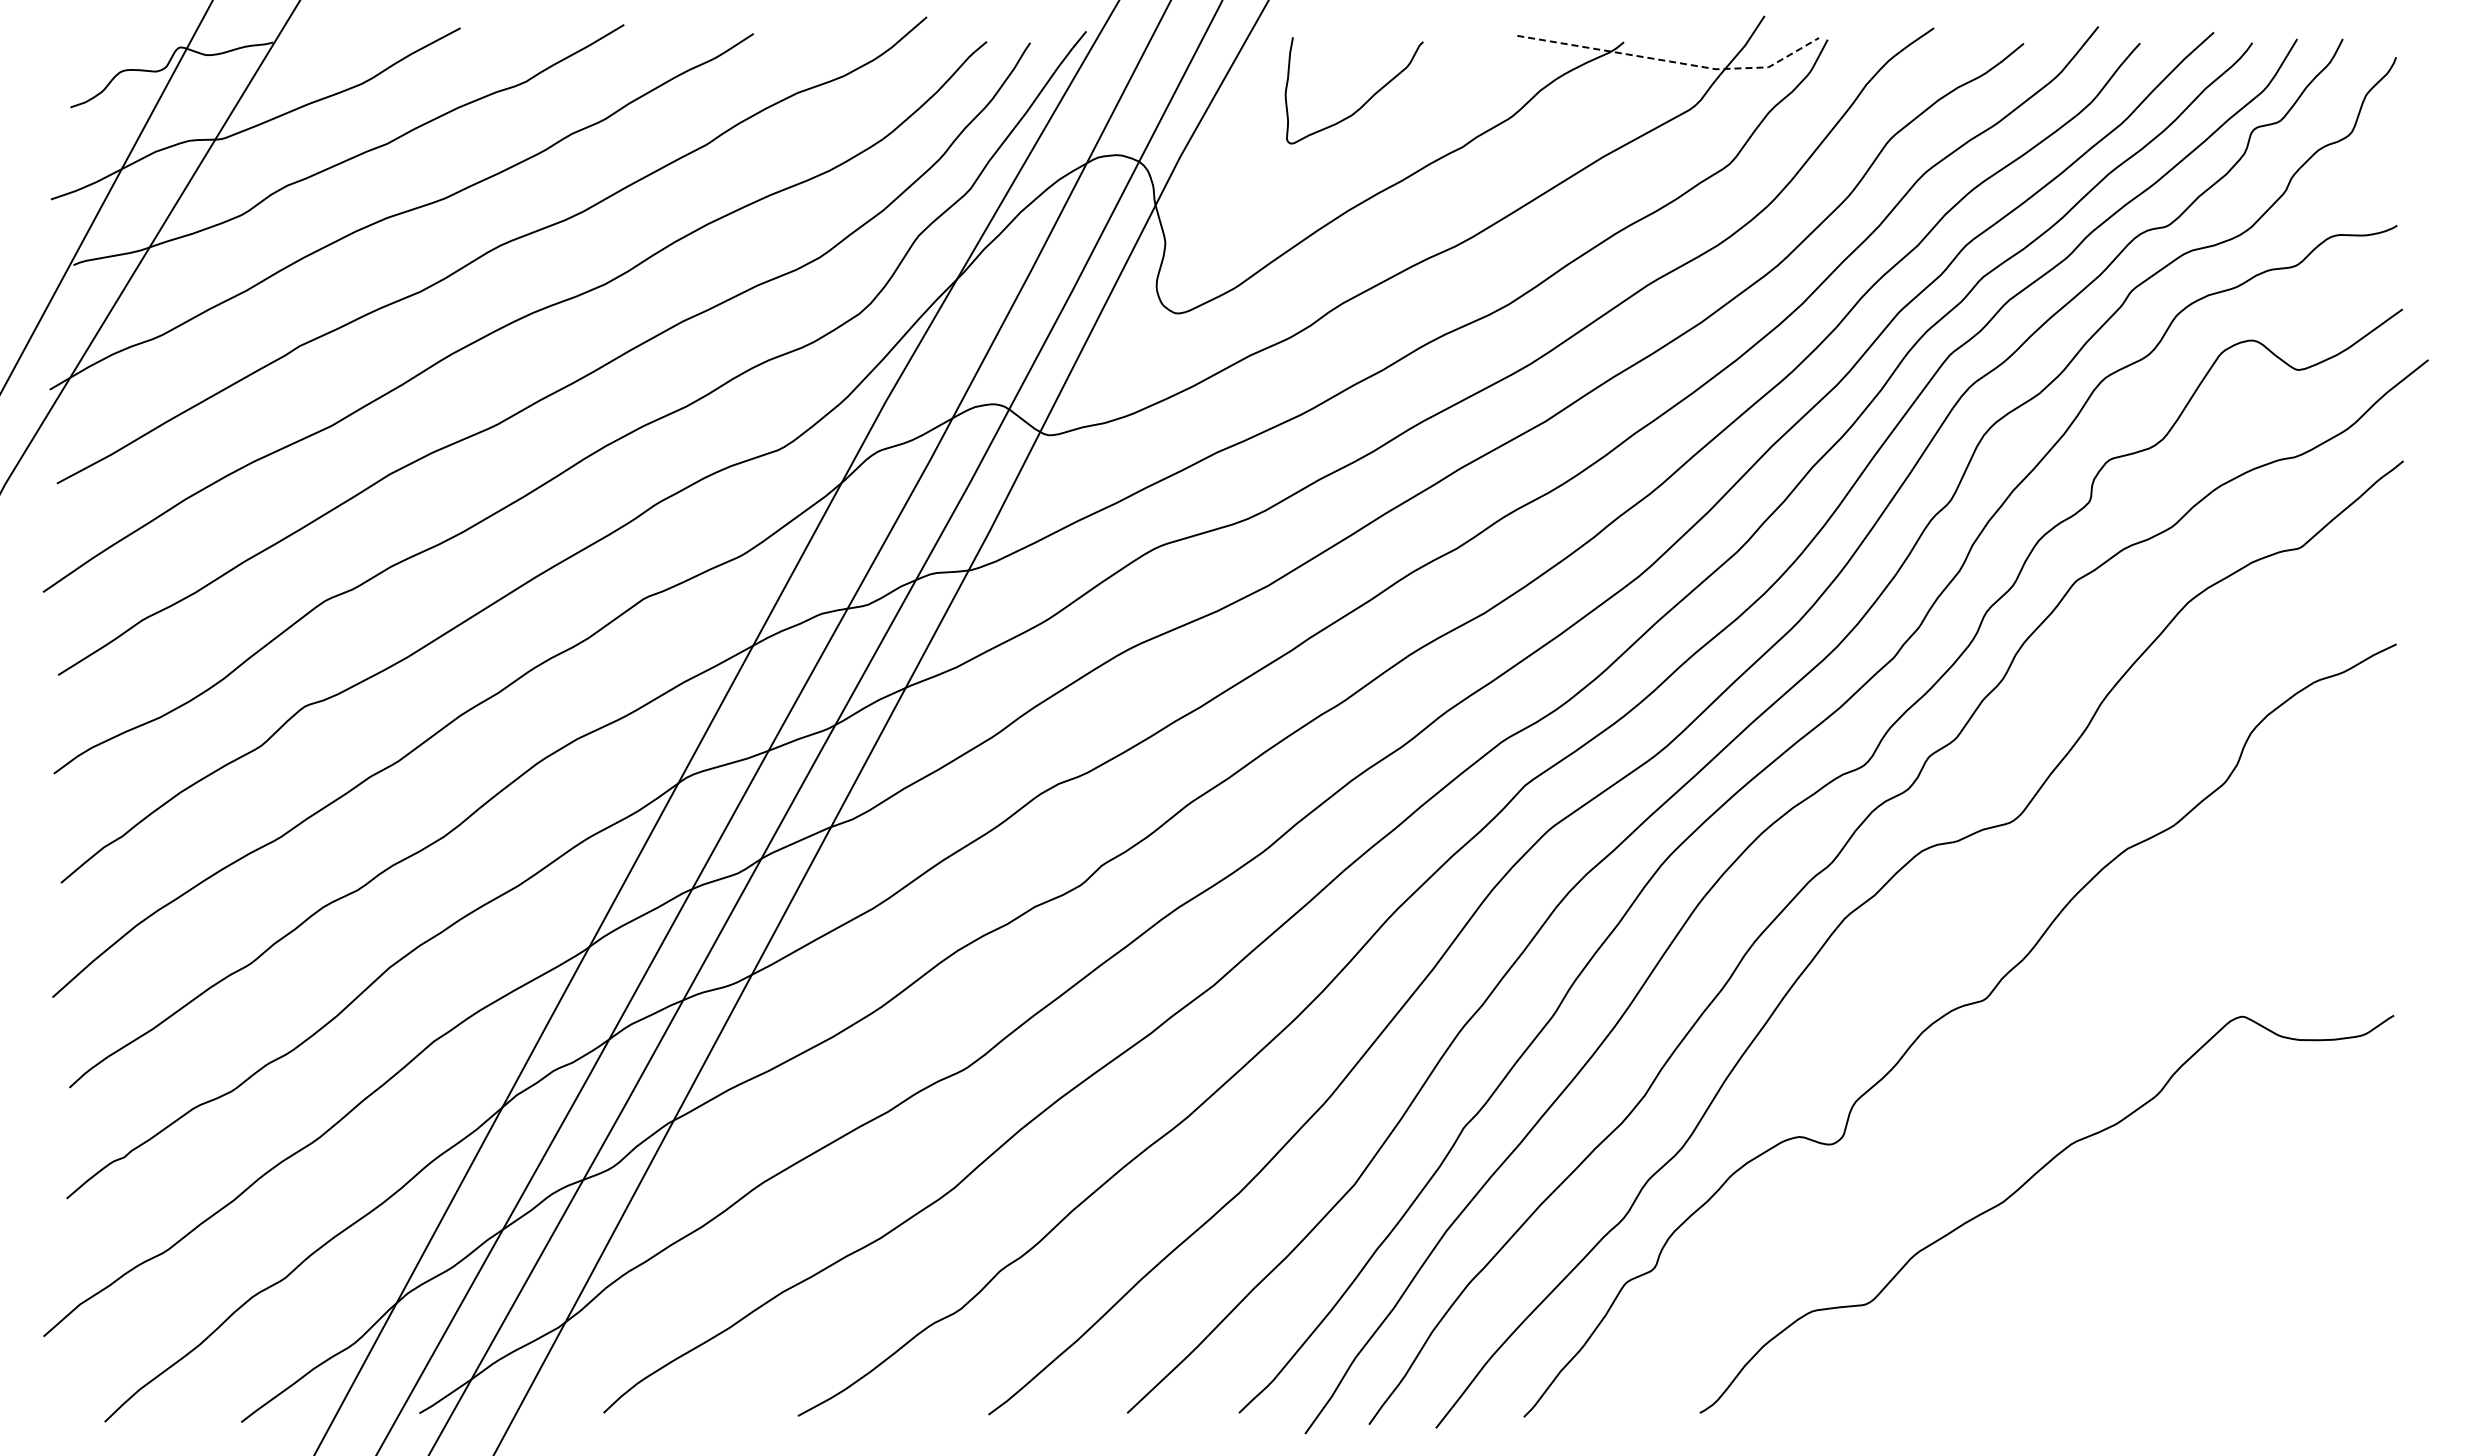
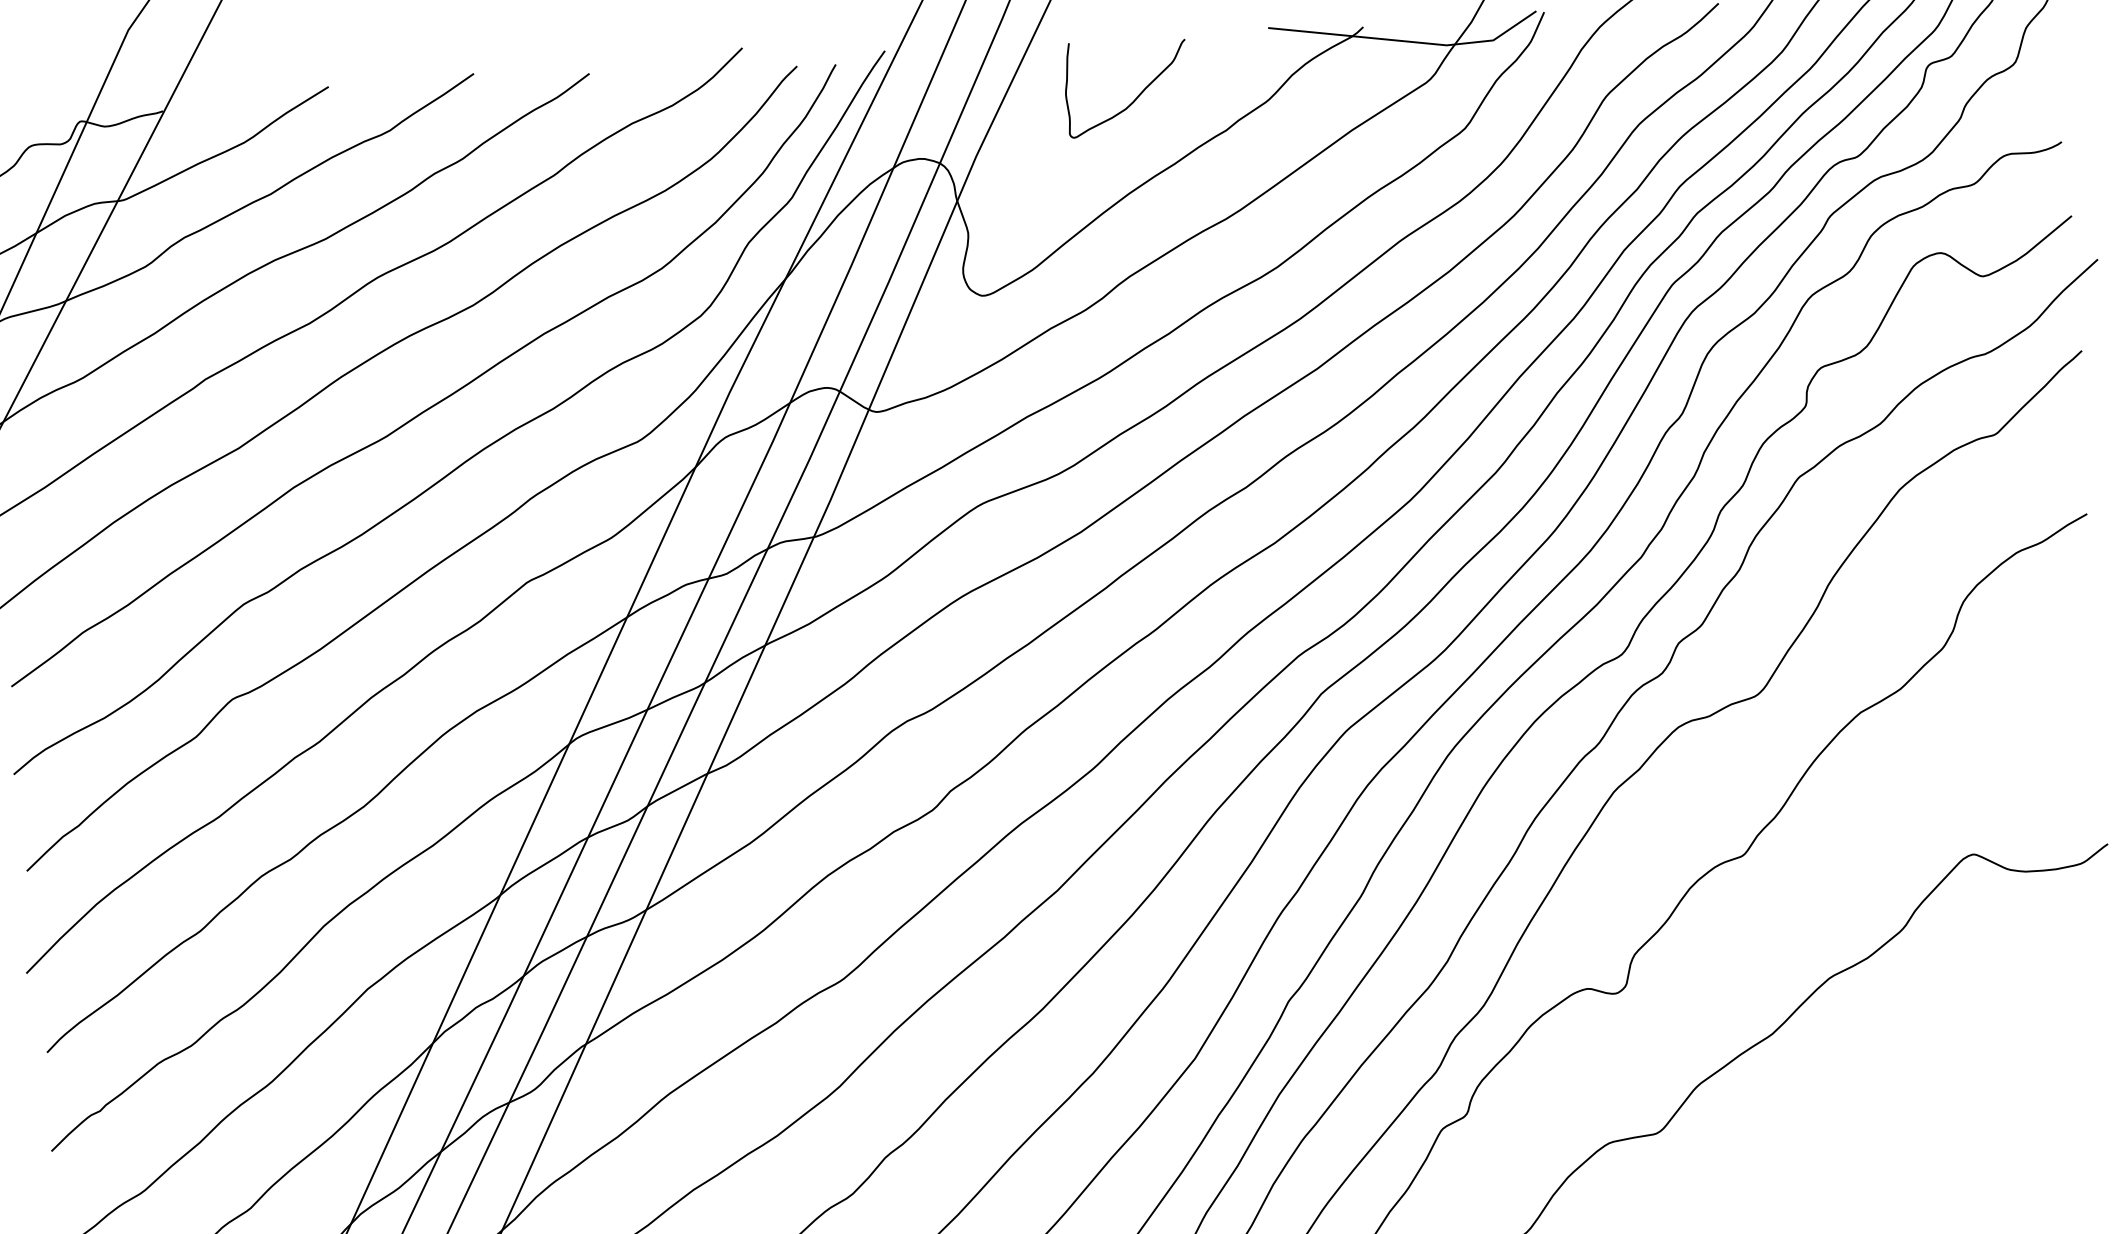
line: (1672, 61) -> (1407, 41), dashed -> solid

